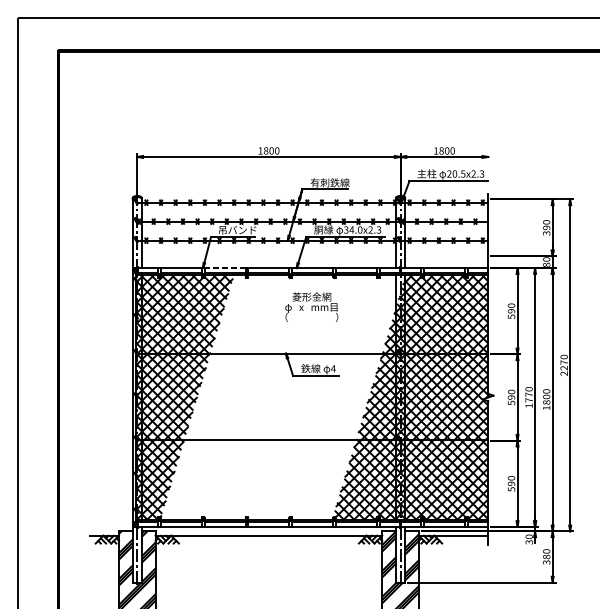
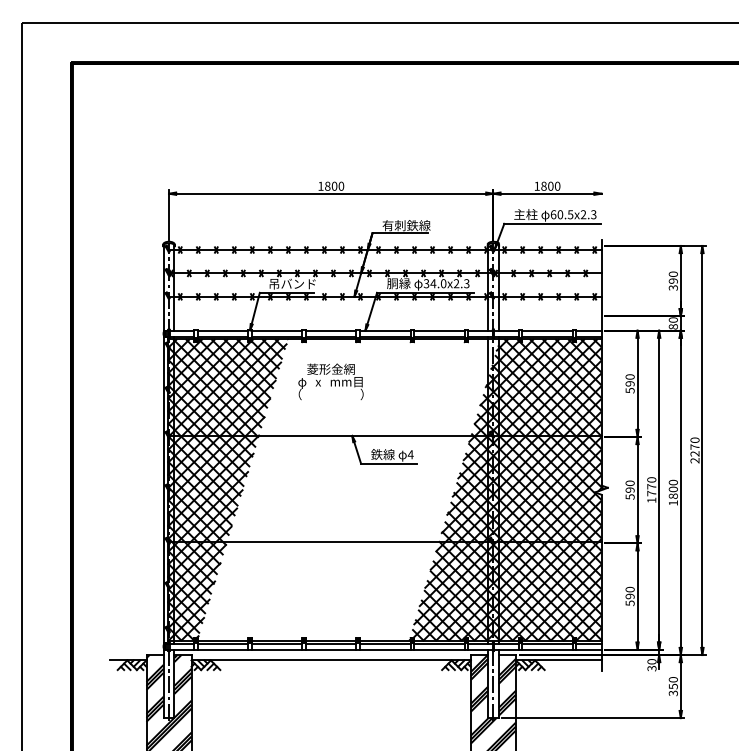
text: (449, 173) -> (553, 214), 20.5x2.3 -> 60.5x2.3
line: (224, 267) -> (276, 330), dashed -> solid
text: (311, 306) -> (330, 381), moved
text: (545, 556) -> (672, 686), 380 -> 350

